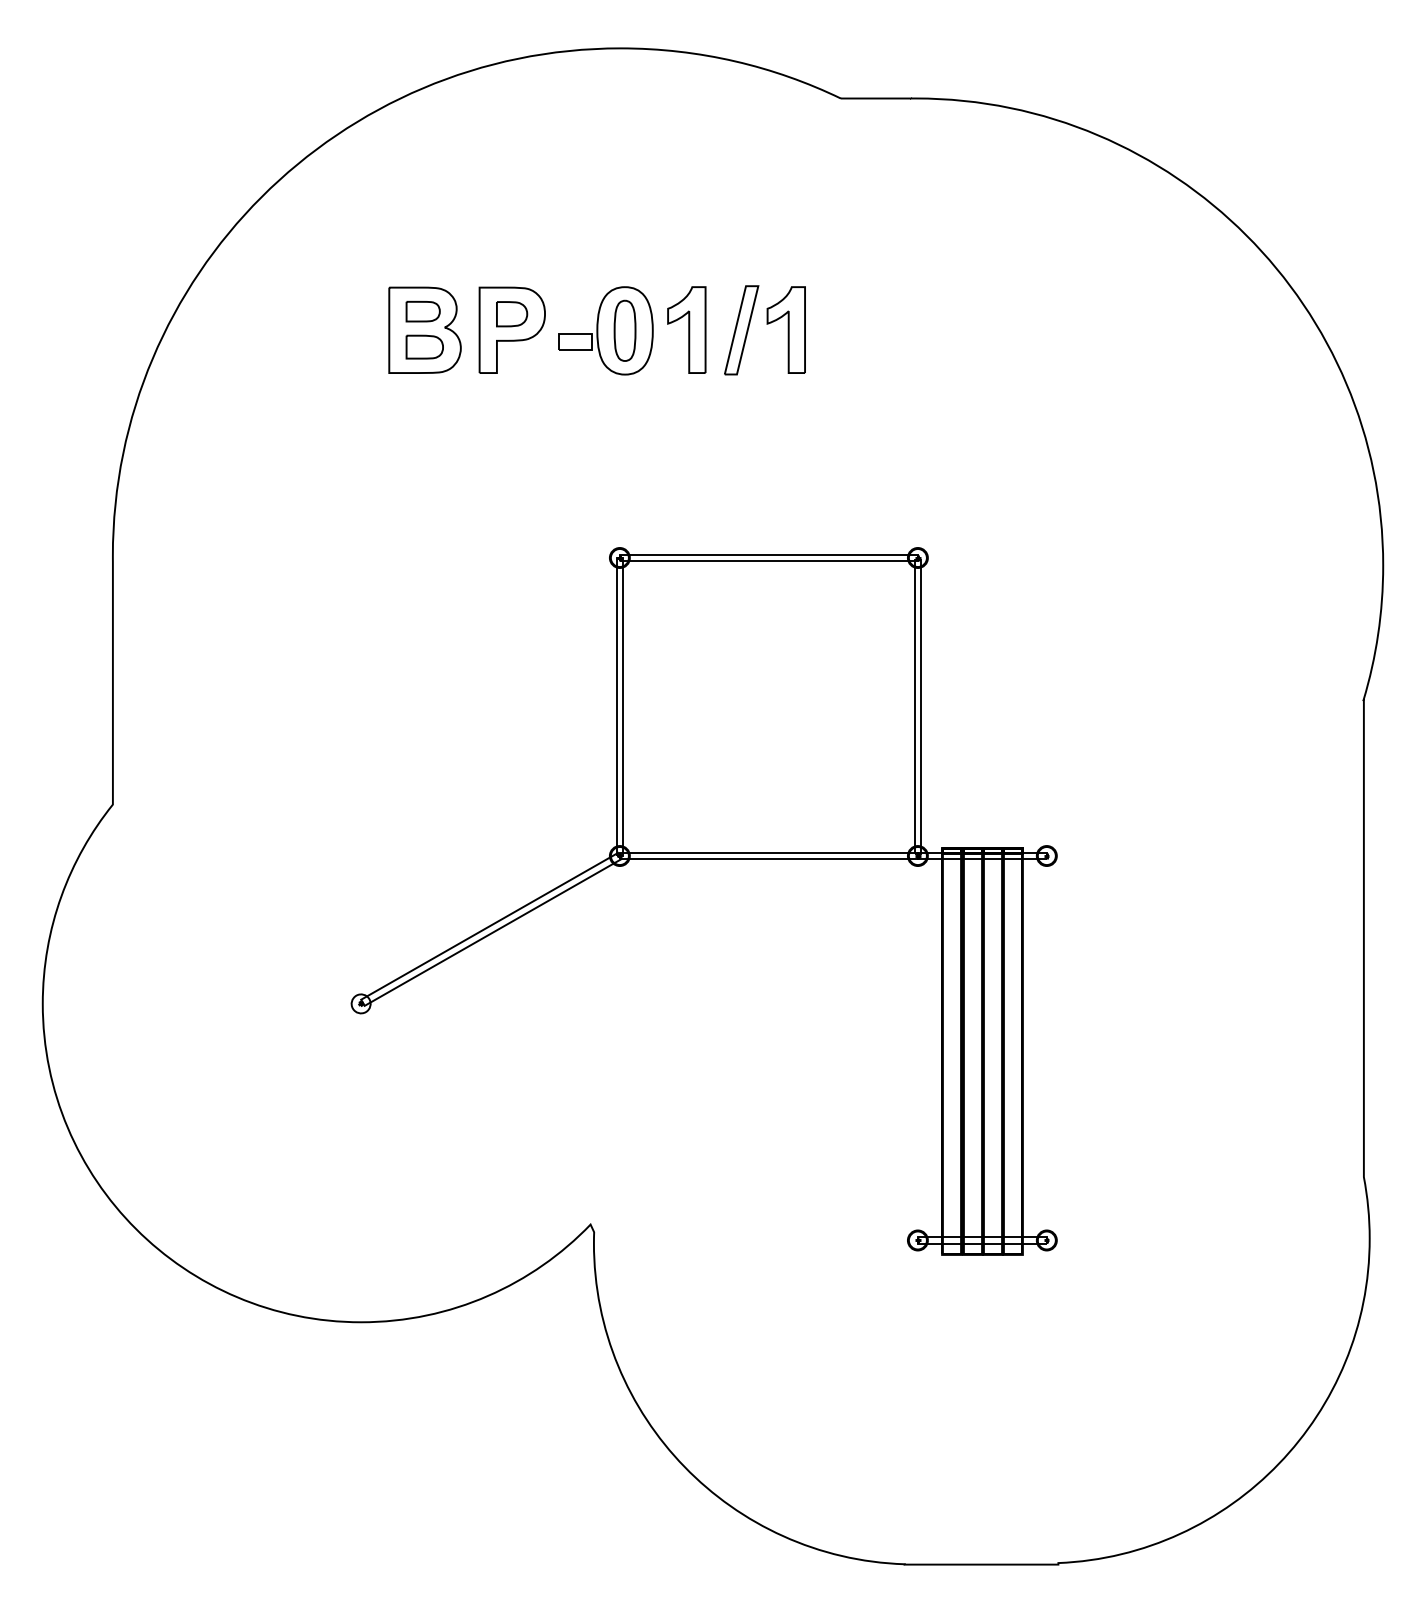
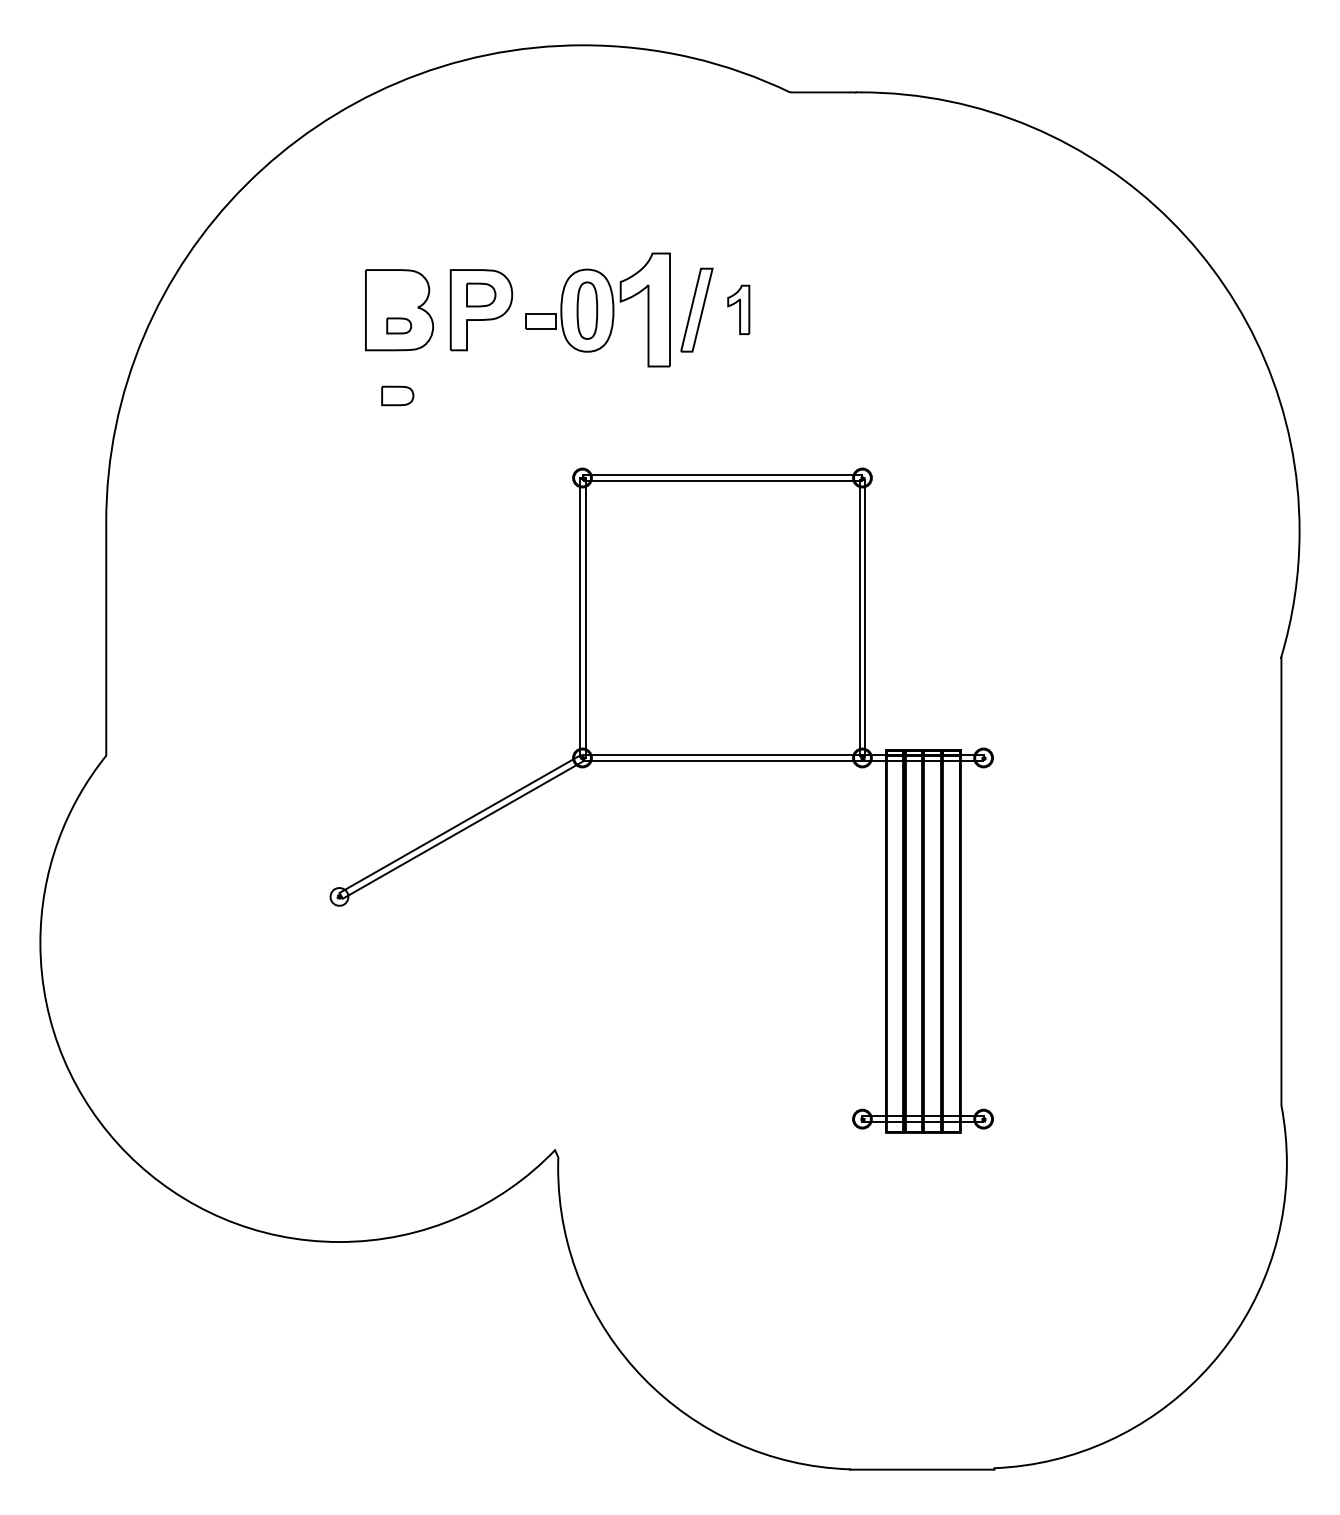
part: (422, 311) -> (397, 395), moved
part: (686, 329) -> (645, 309), size x1.4
part: (785, 329) -> (738, 309), size x0.6
part: (424, 346) -> (398, 325), size x0.7
part: (703, 859) -> (661, 761), moved

